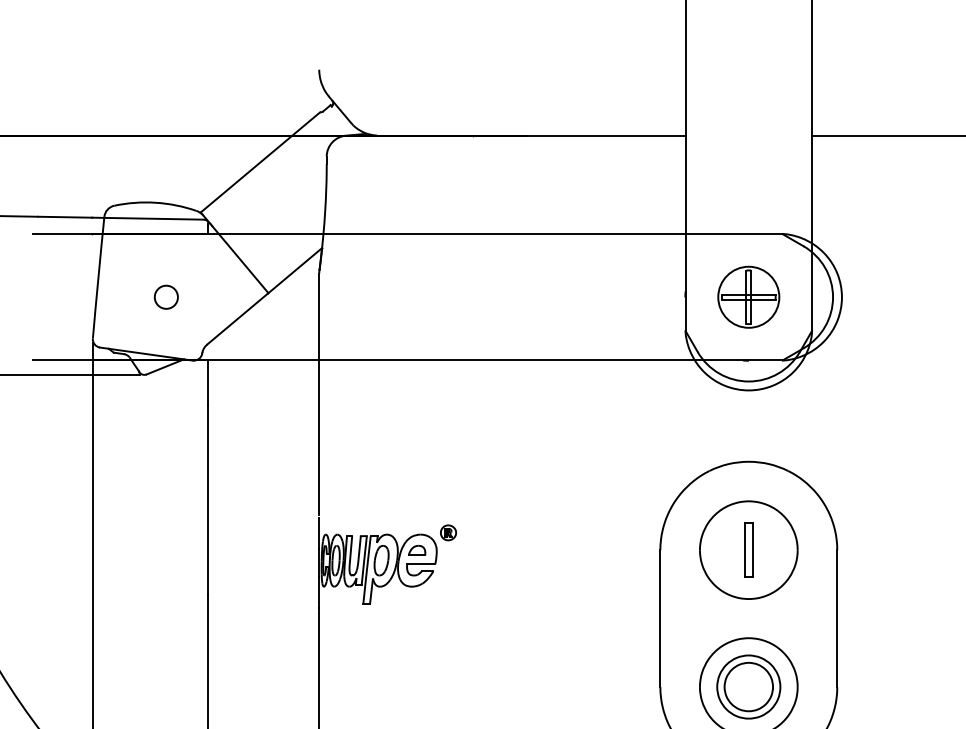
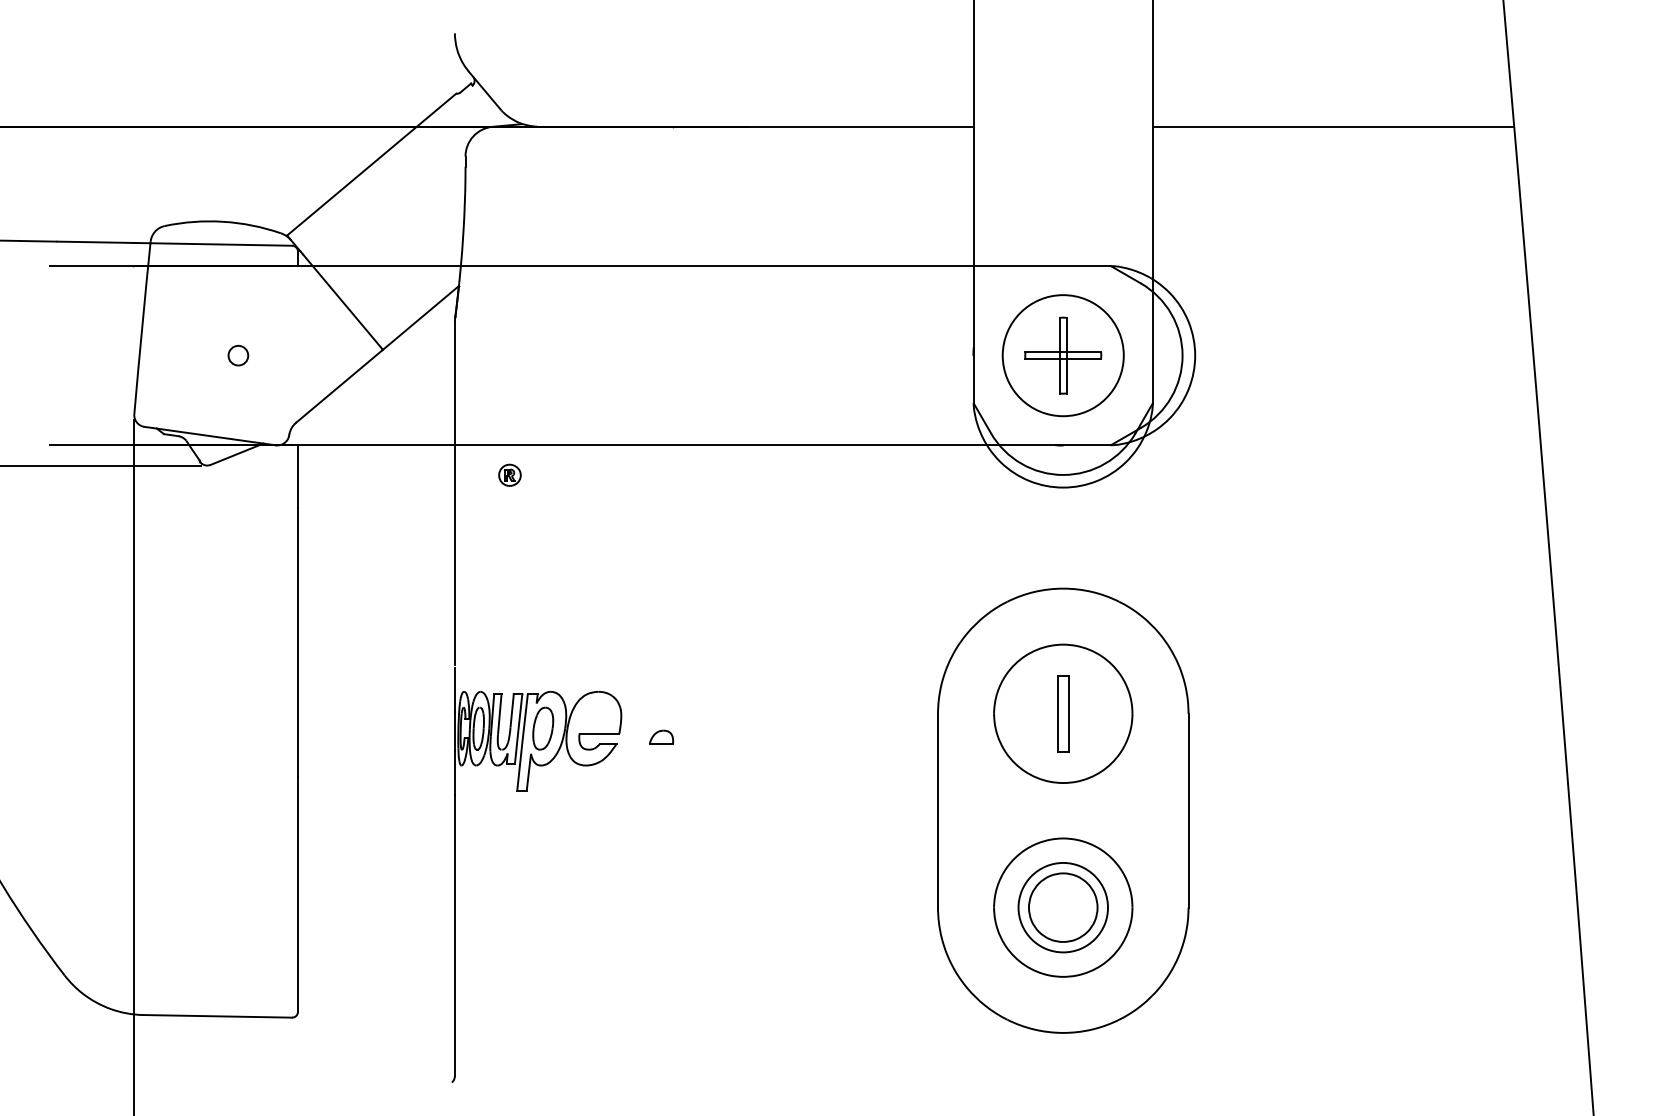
circle: (166, 297) -> (238, 355), size x0.6
circle: (748, 297) -> (1063, 355), size x1.4
part: (448, 532) -> (509, 474), moved
part: (417, 549) -> (661, 736), moved

